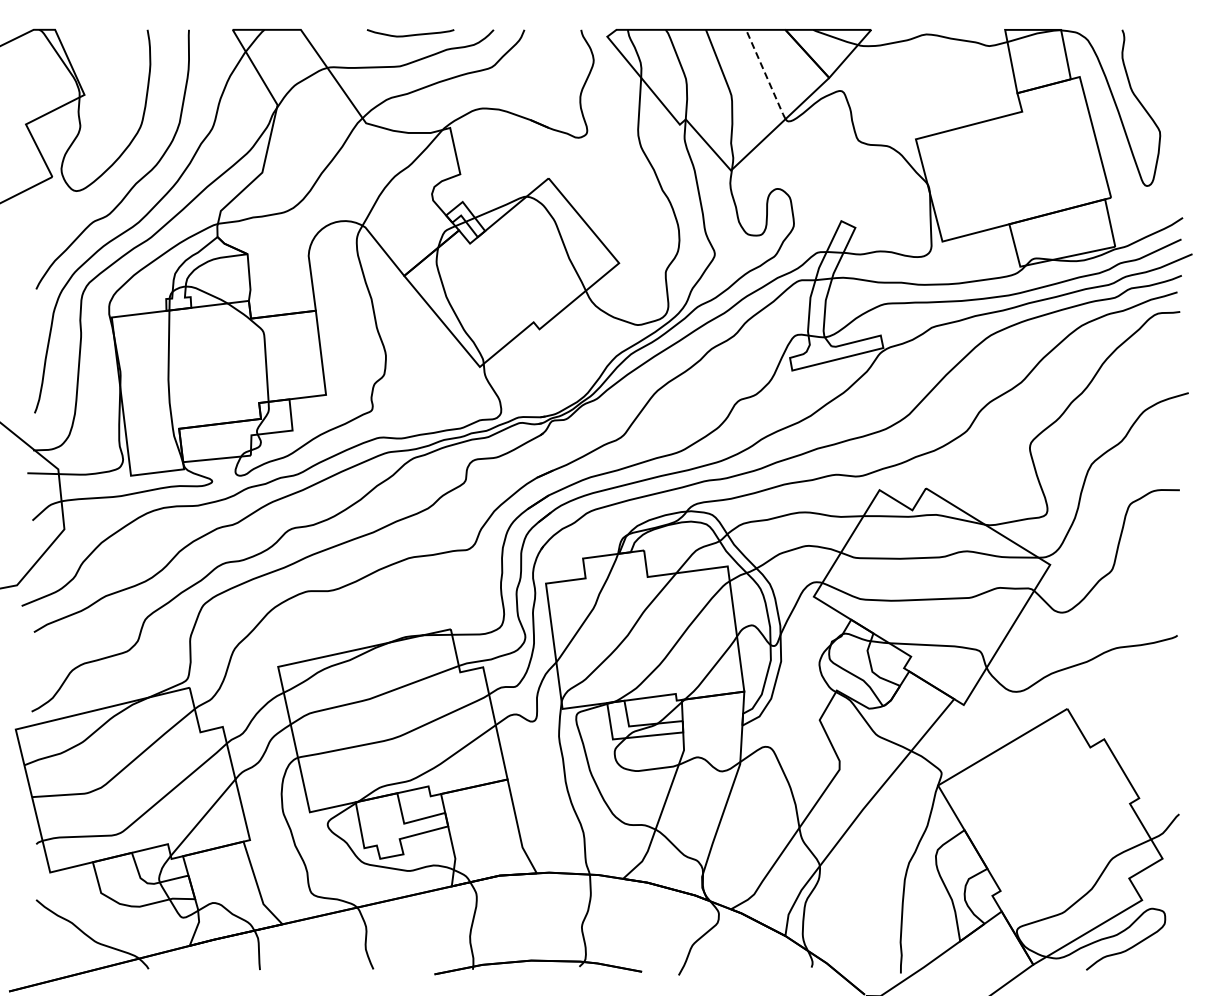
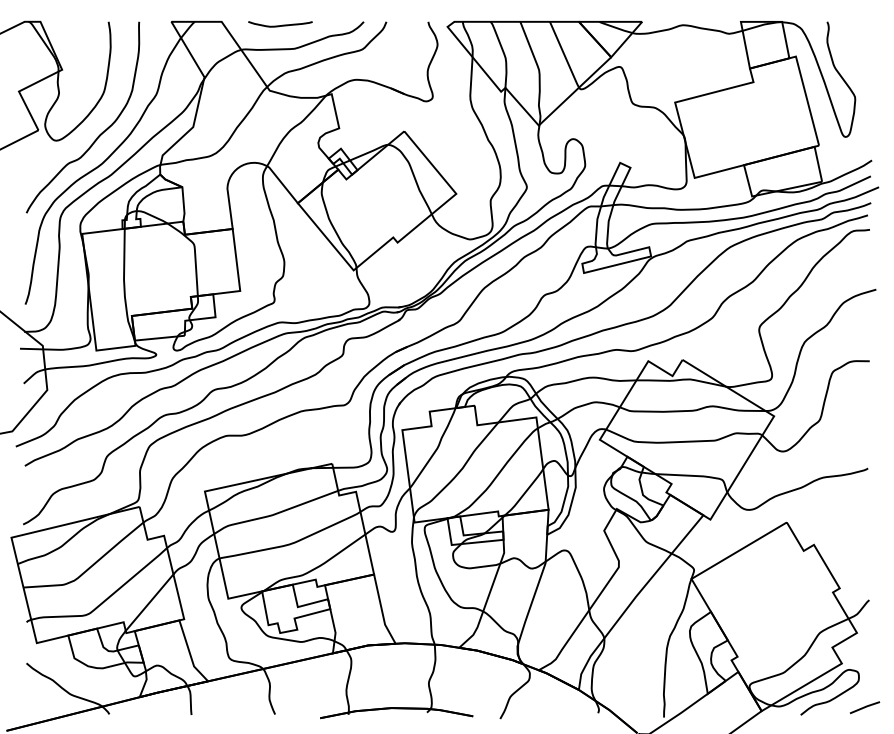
curve: (410, 34) -> (280, 25), moved
line: (765, 74) -> (564, 54), dashed -> solid
line: (1173, 959) -> (865, 707), added

